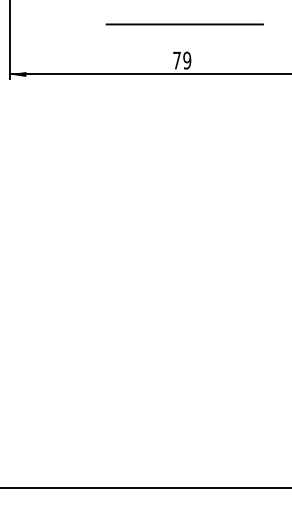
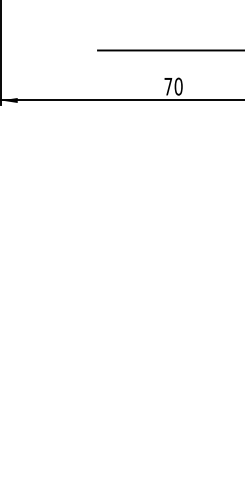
text: (187, 60) -> (178, 86), 79 -> 70

